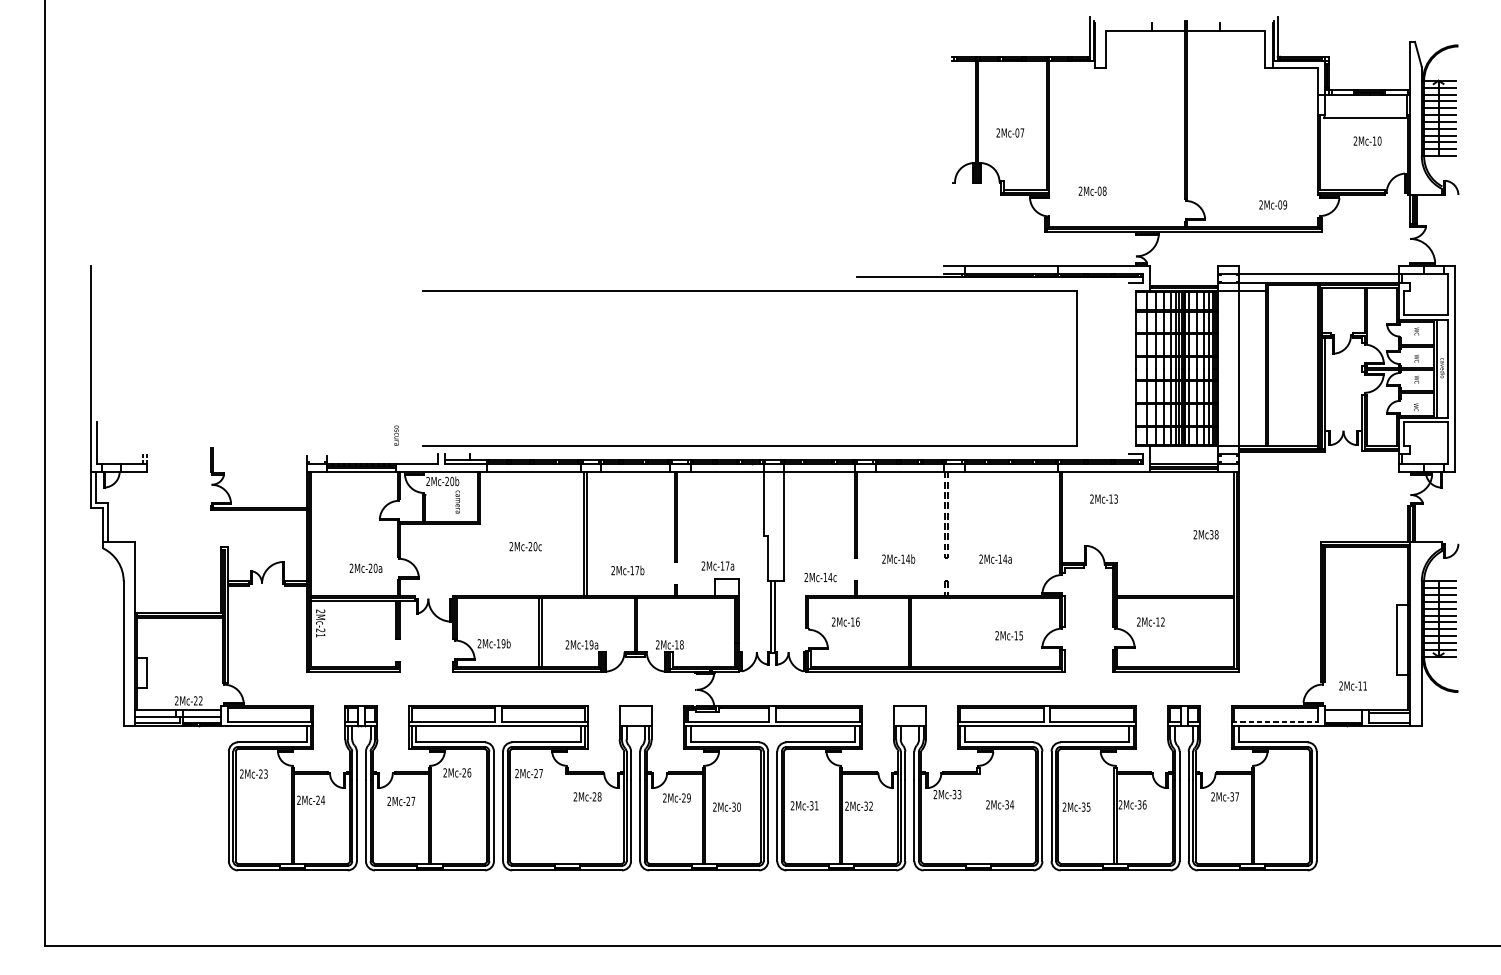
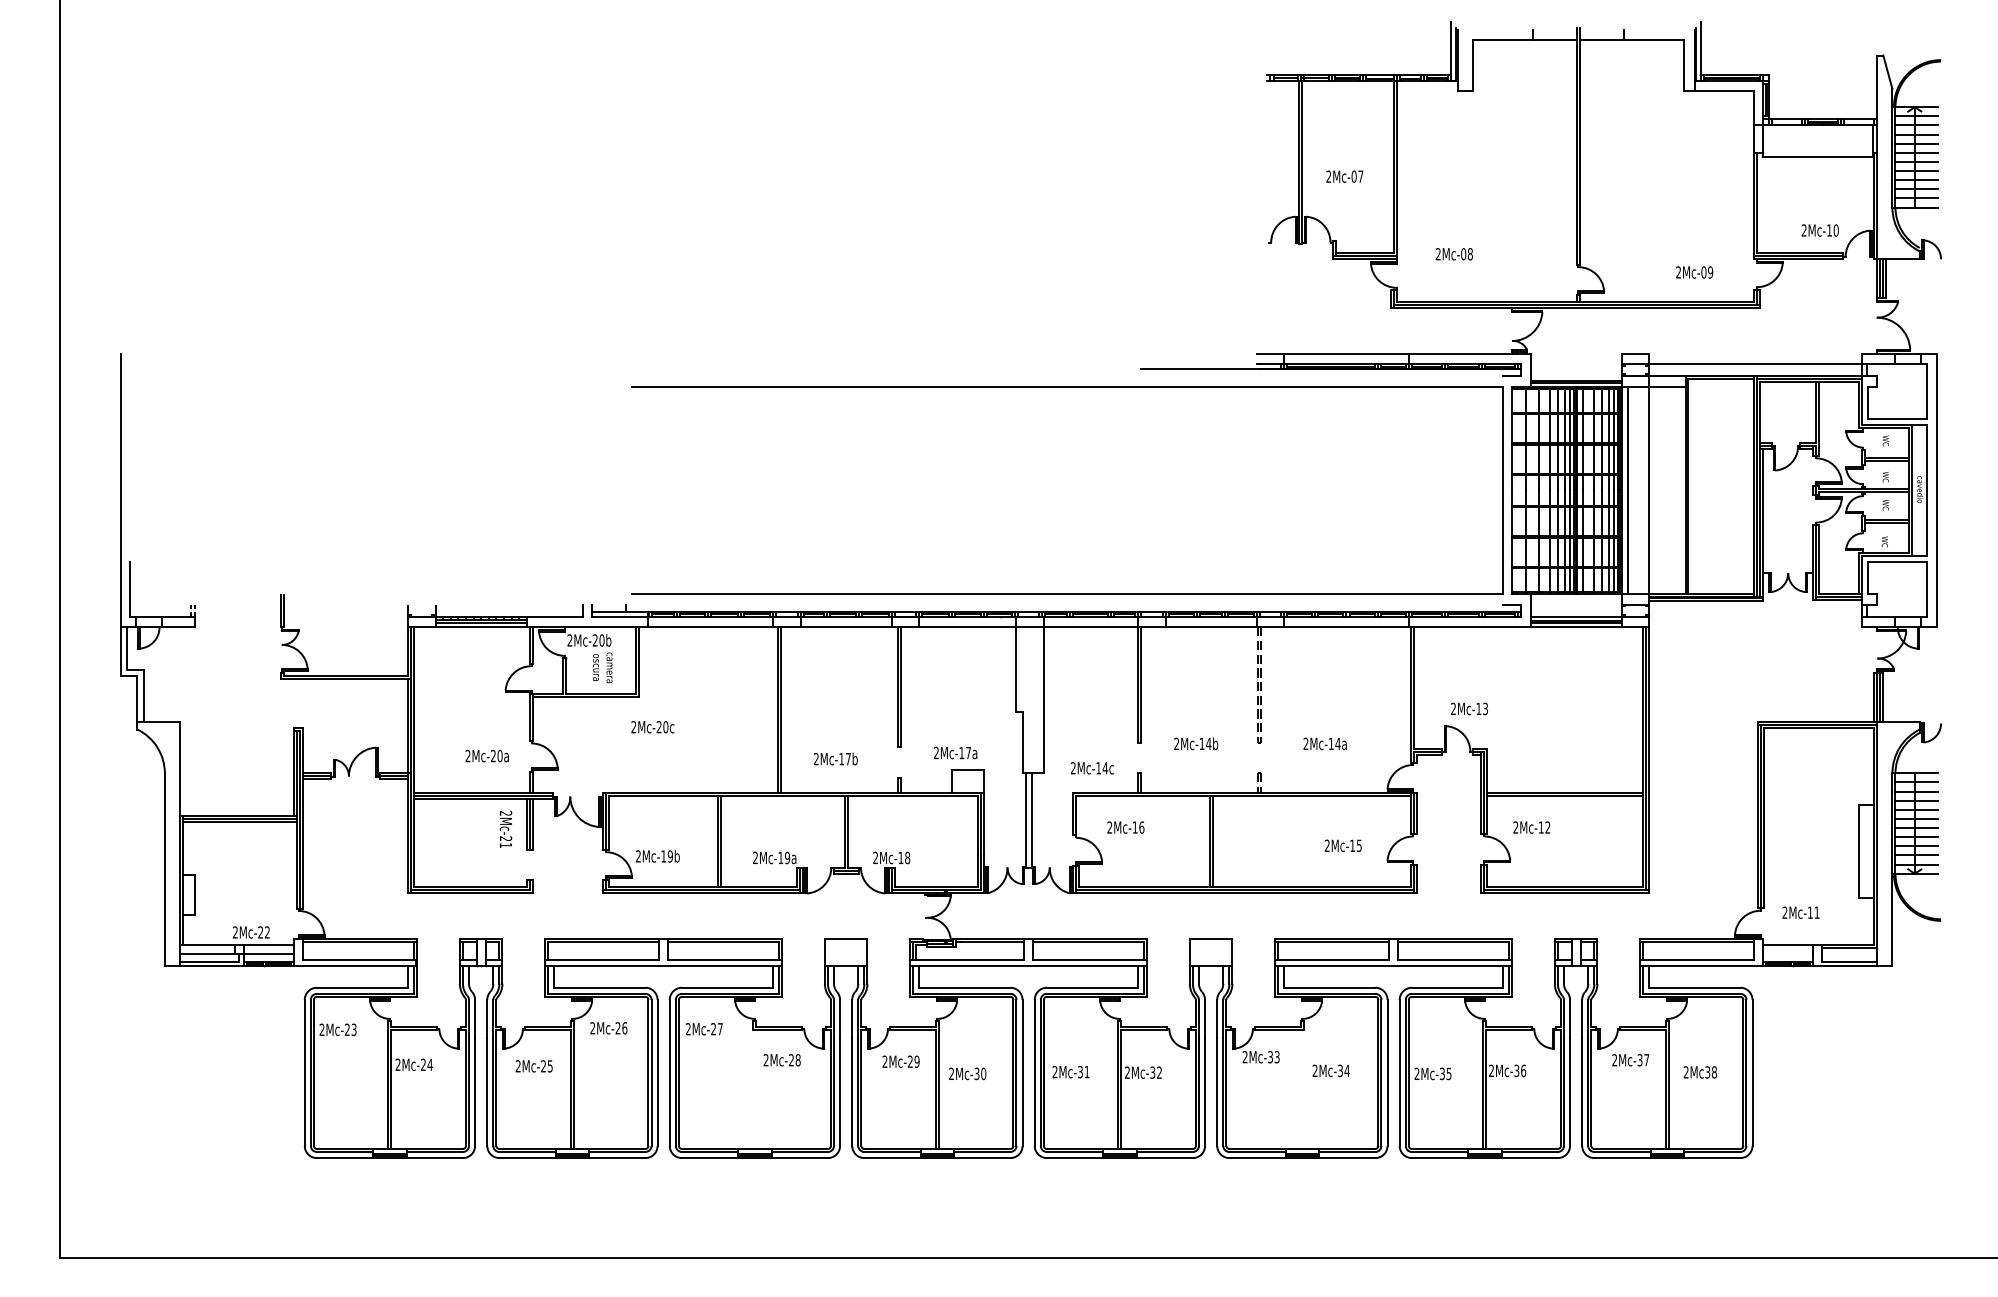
text: (1367, 141) -> (1819, 230), moved
part: (750, 291) -> (1067, 387), moved
line: (1222, 368) -> (1627, 490), added
text: (396, 435) -> (595, 667), moved
text: (1104, 498) -> (1469, 708), moved
text: (1205, 534) -> (1699, 1072), moved
text: (525, 546) -> (652, 727), moved
text: (320, 623) -> (505, 829), moved
line: (1275, 721) -> (1697, 960), dashed -> solid
text: (412, 801) -> (549, 1066), 2Mc-27 -> 2Mc-25

